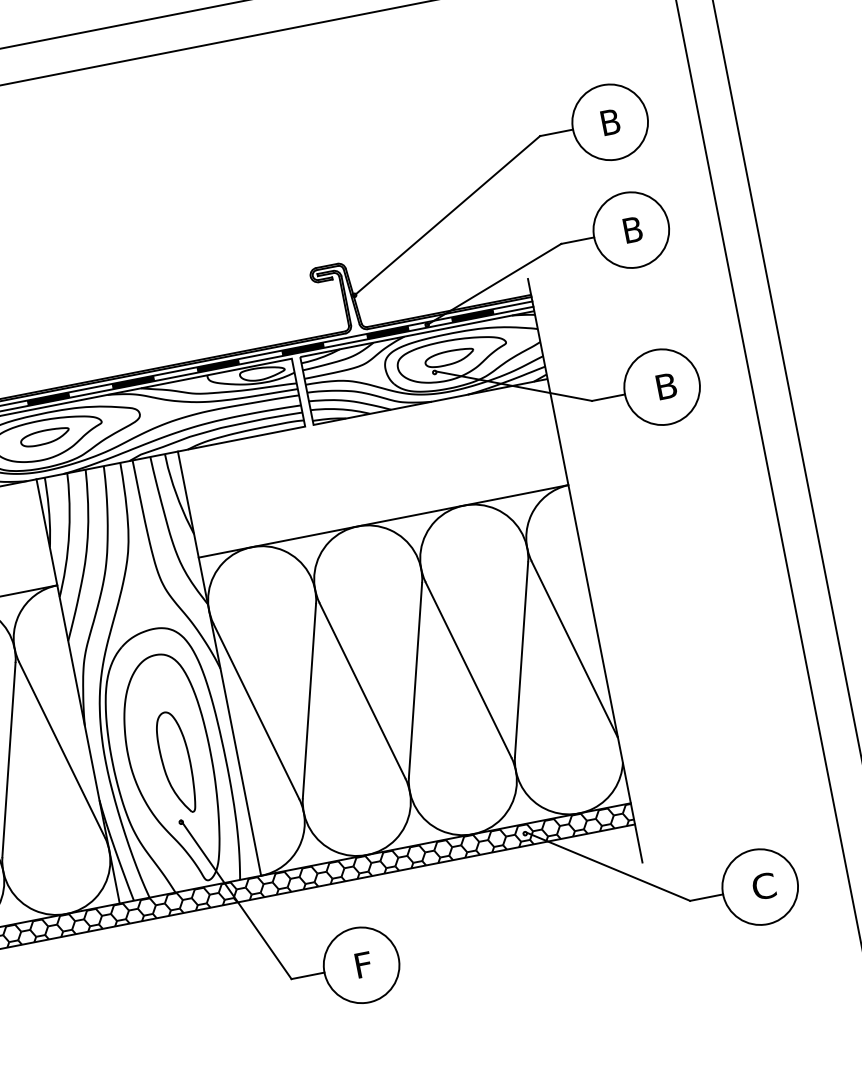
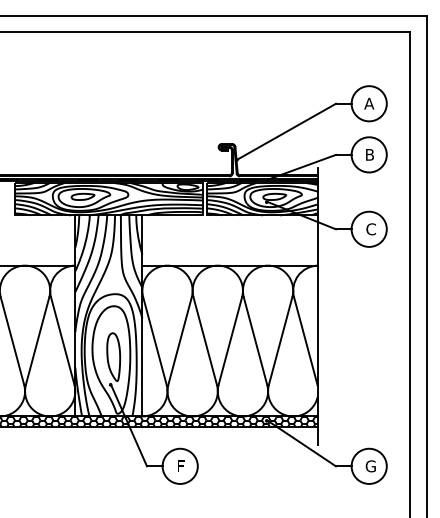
text: (610, 121) -> (369, 103), B -> A
text: (664, 387) -> (370, 229), B -> C
text: (762, 886) -> (370, 466), C -> G

